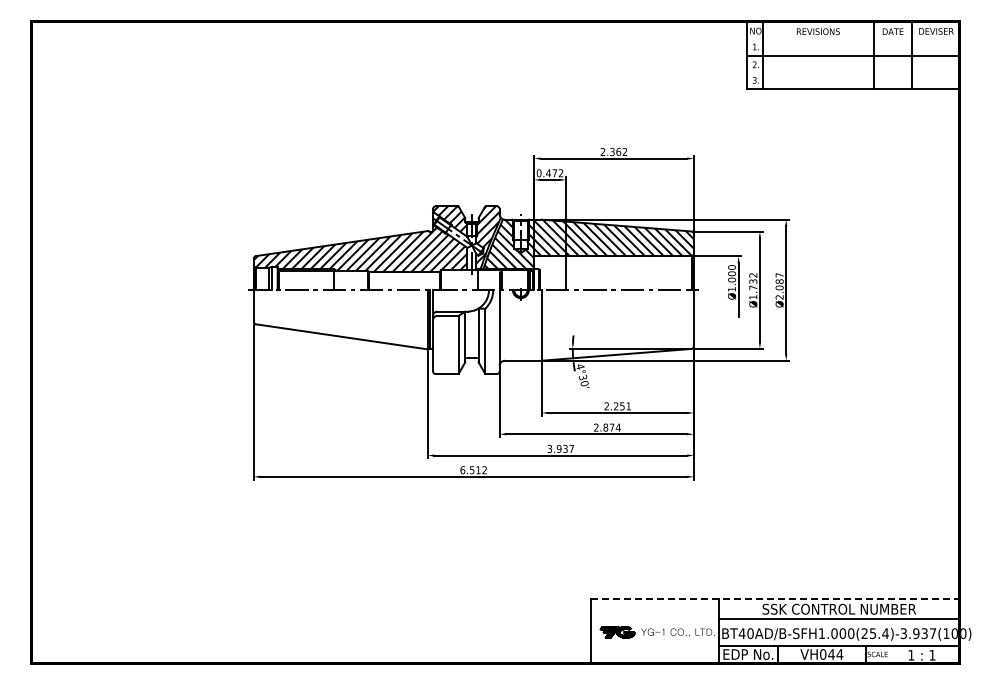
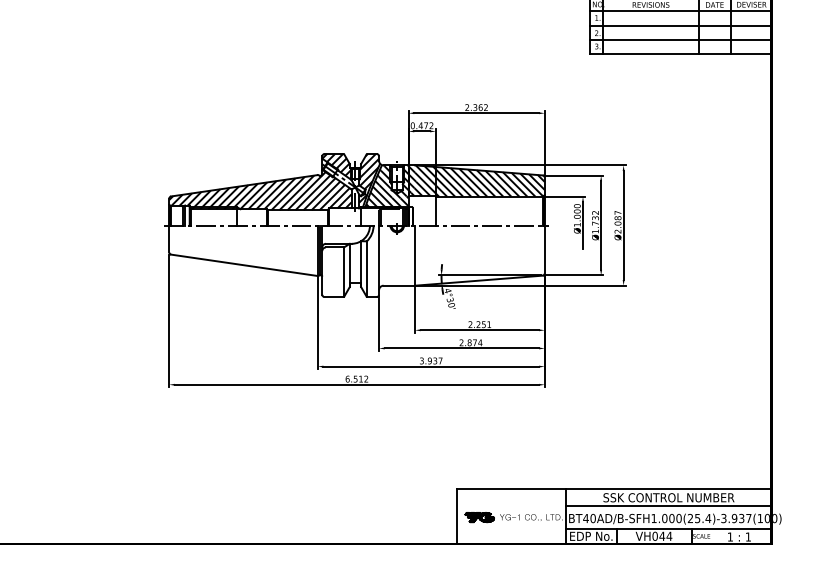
line: (852, 38) -> (680, 10), added
line: (852, 72) -> (680, 39), added
line: (775, 599) -> (614, 489), dashed -> solid

